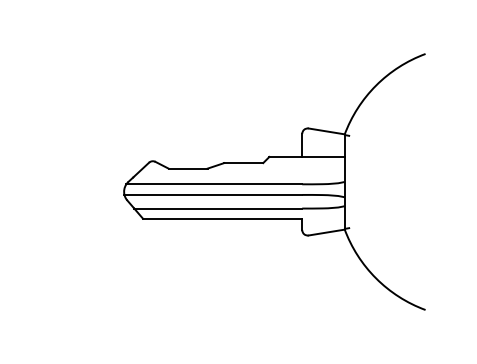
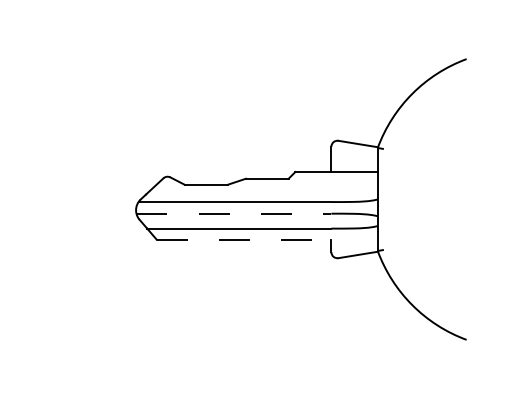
line: (213, 194) -> (234, 213), solid -> dashed
line: (222, 218) -> (243, 239), solid -> dashed

